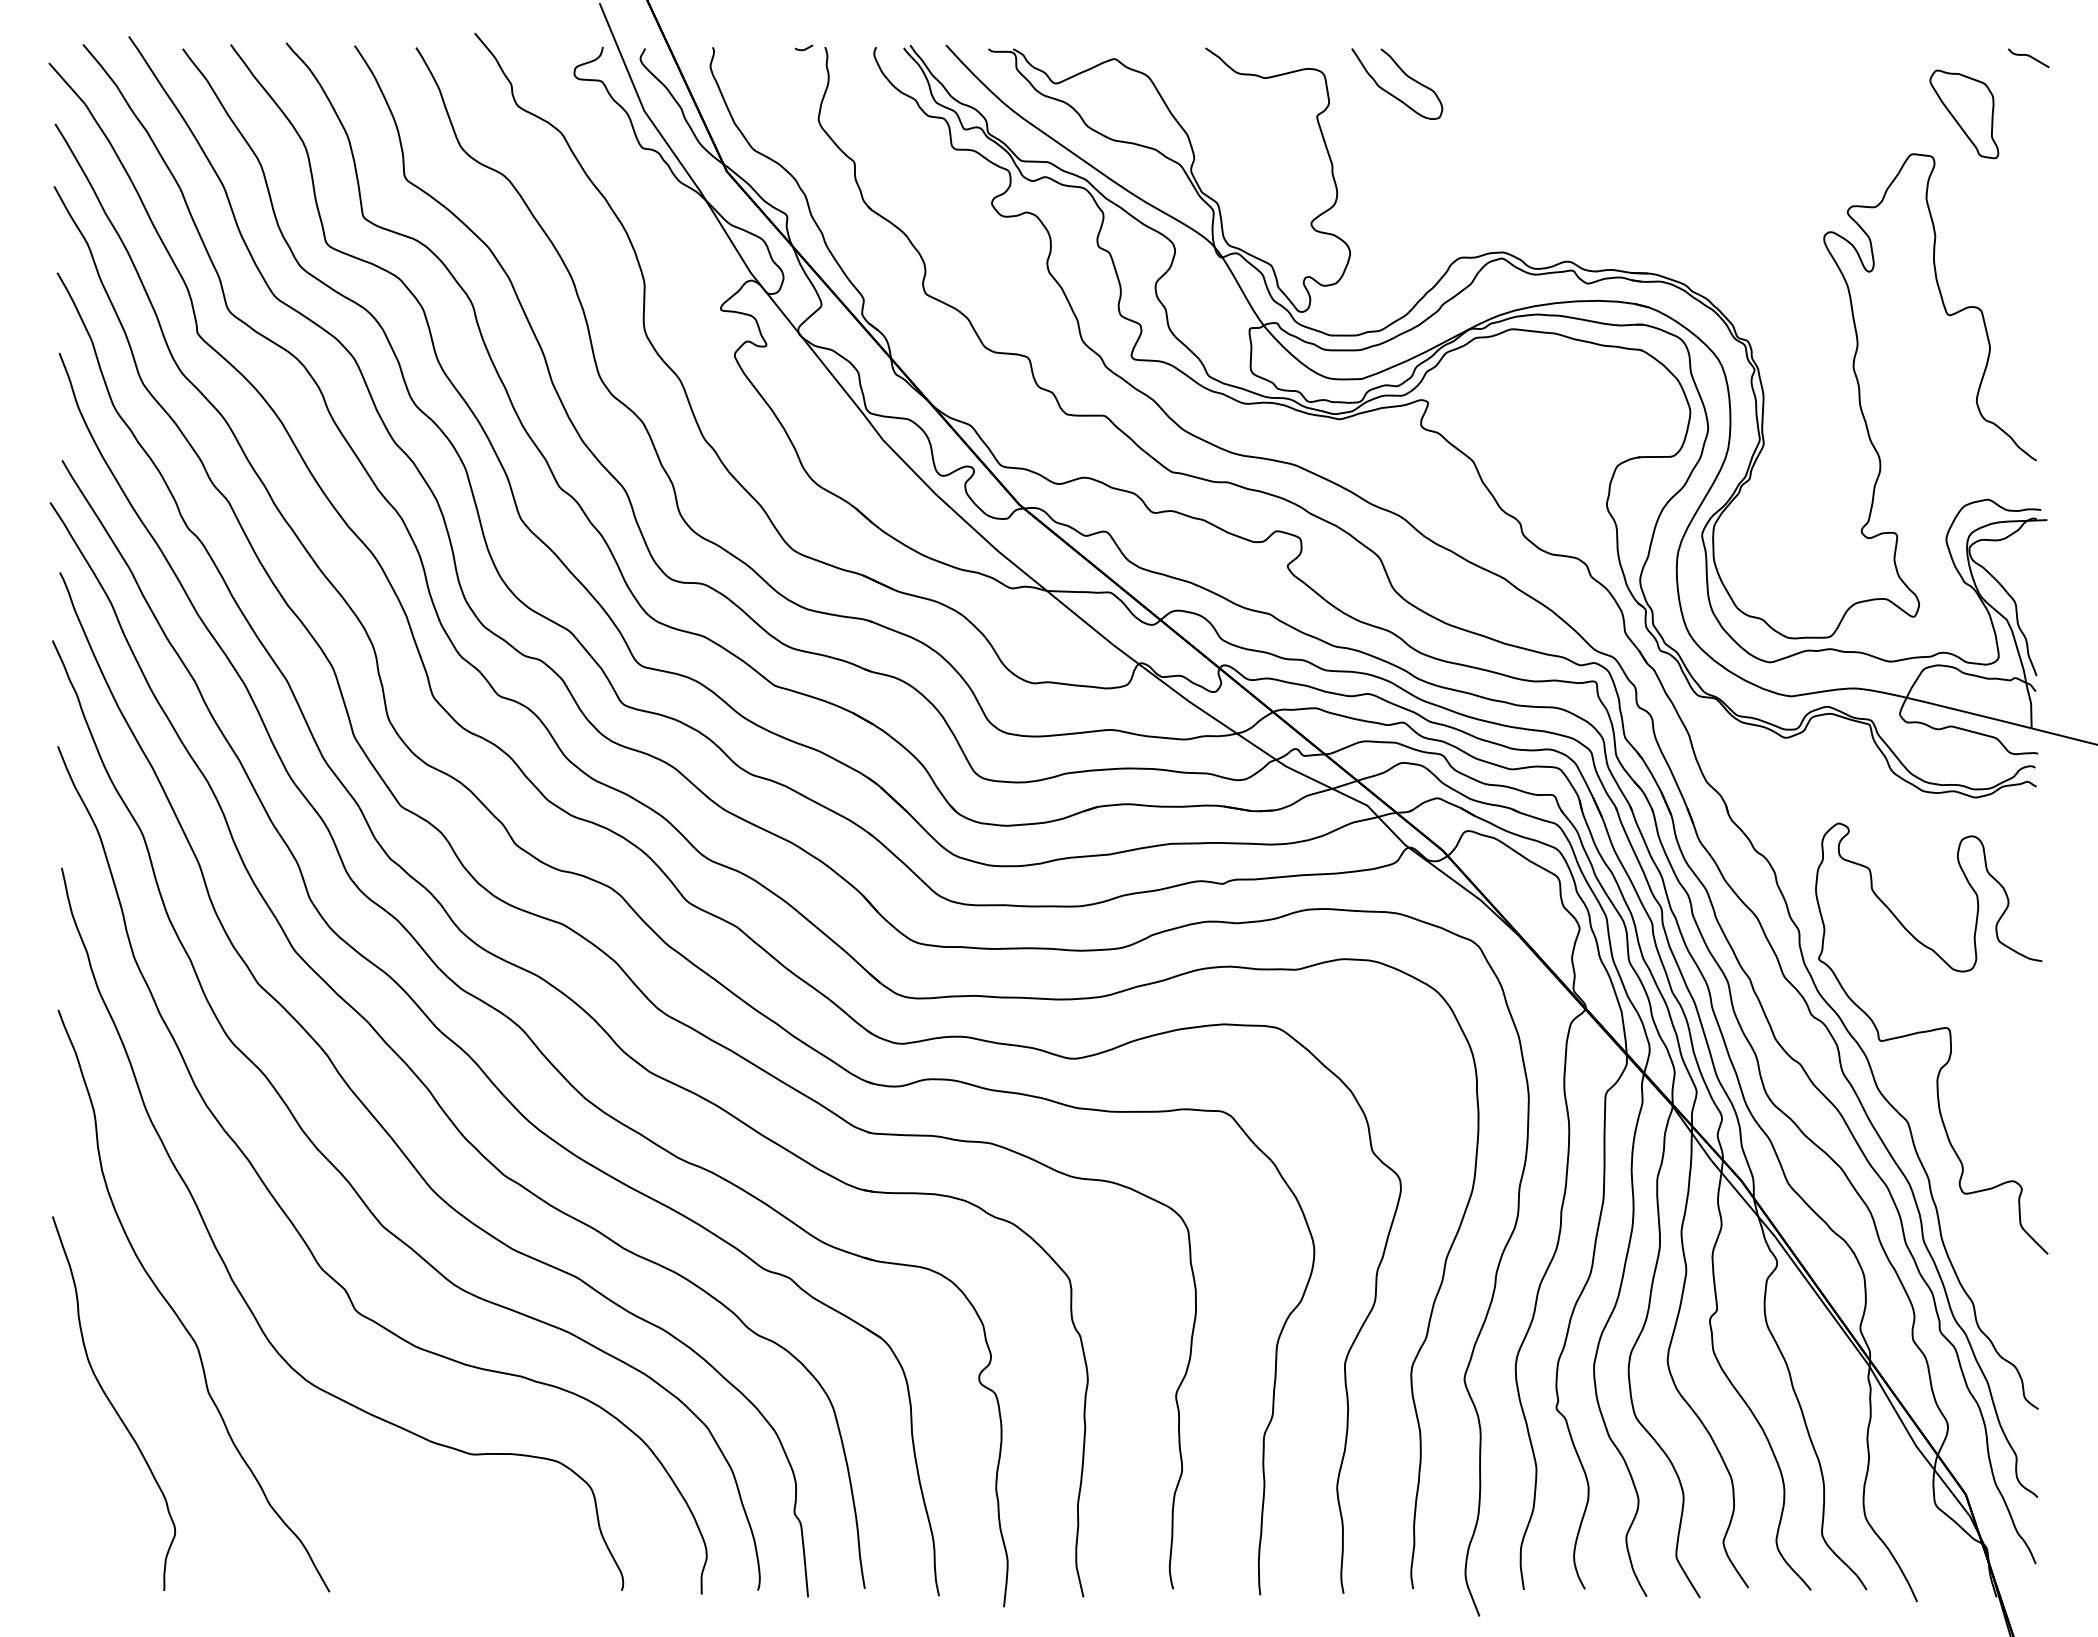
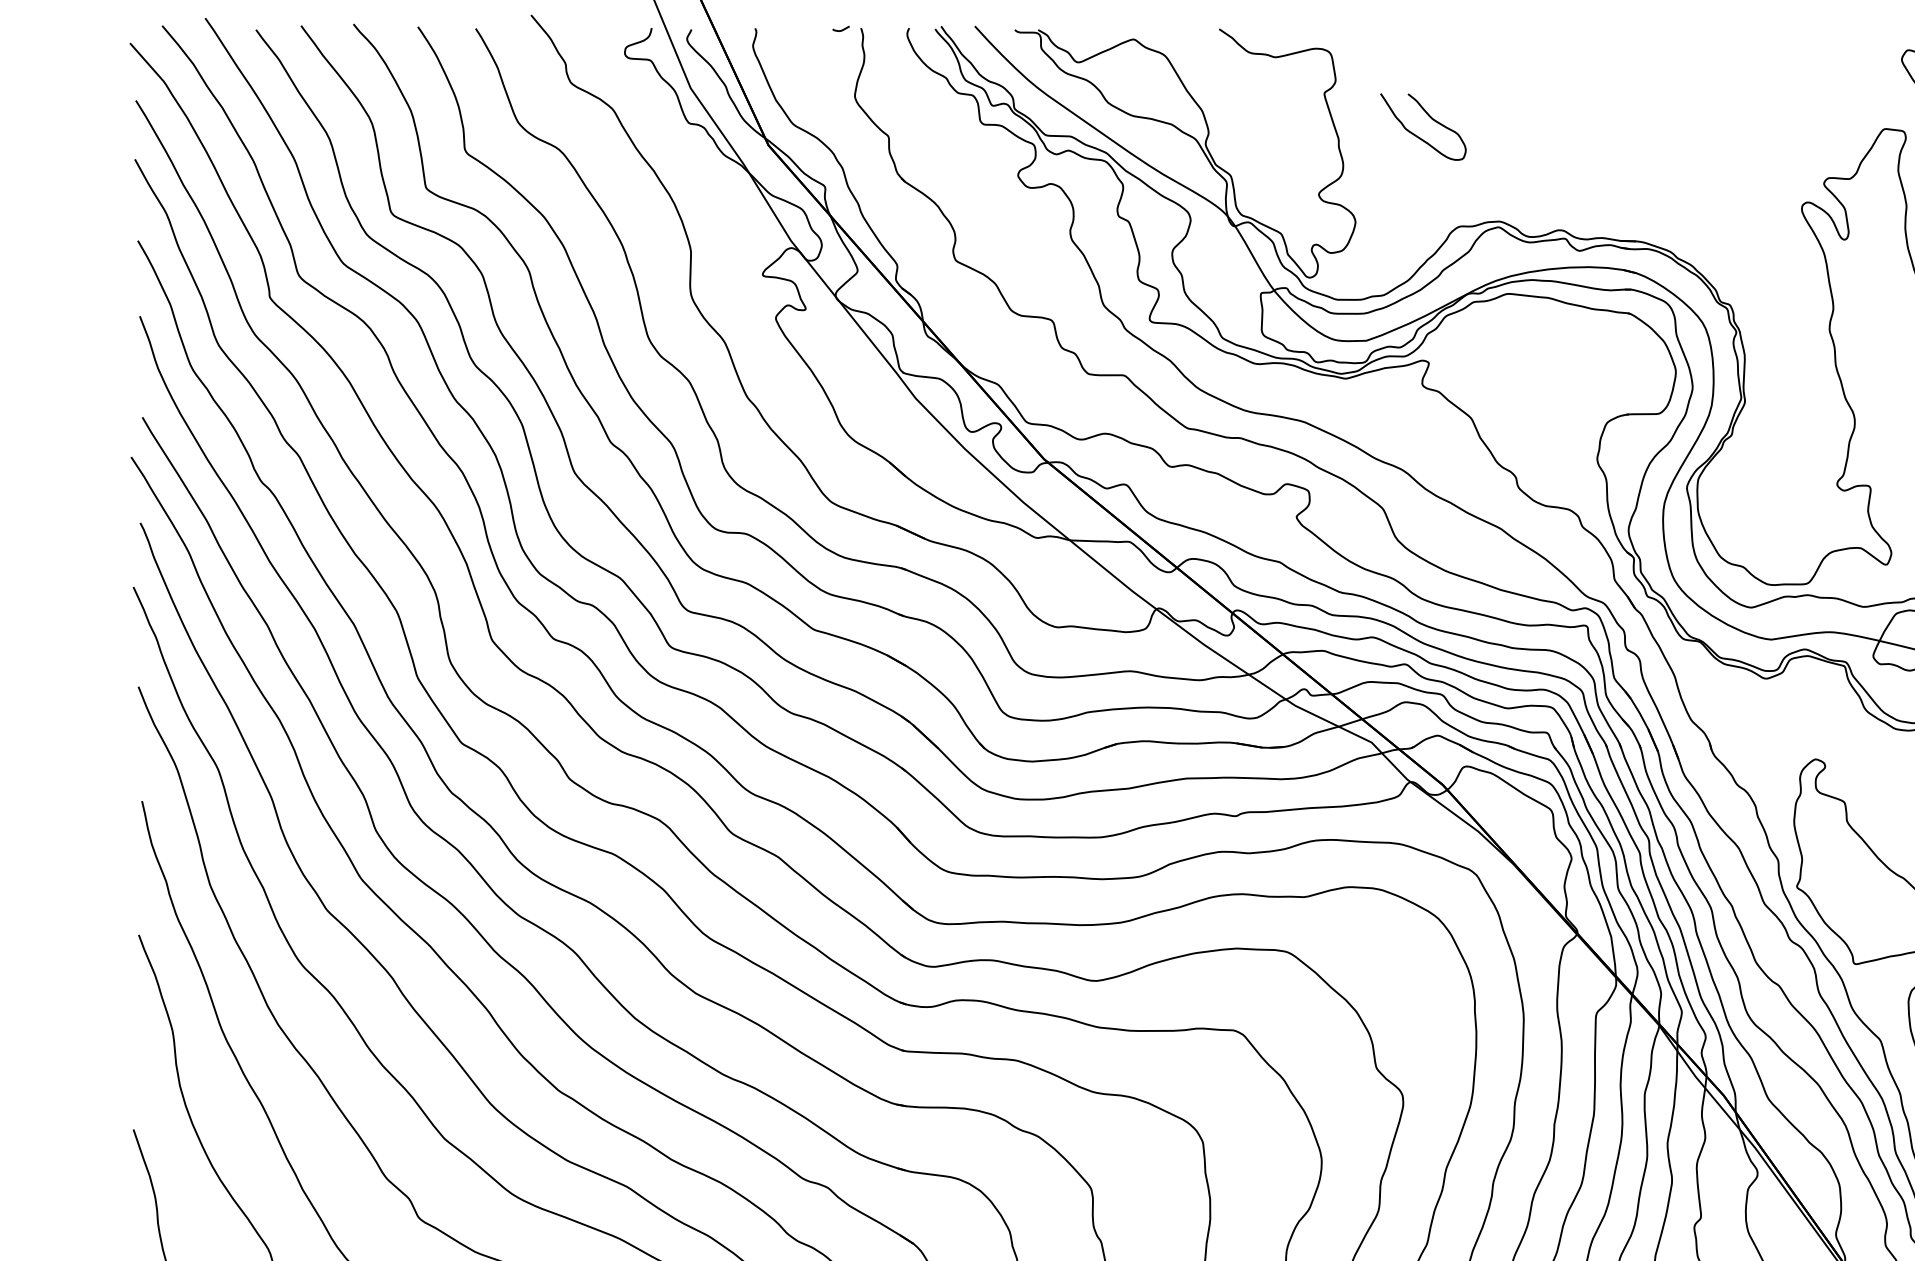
curve: (1405, 75) -> (1431, 118), moved

